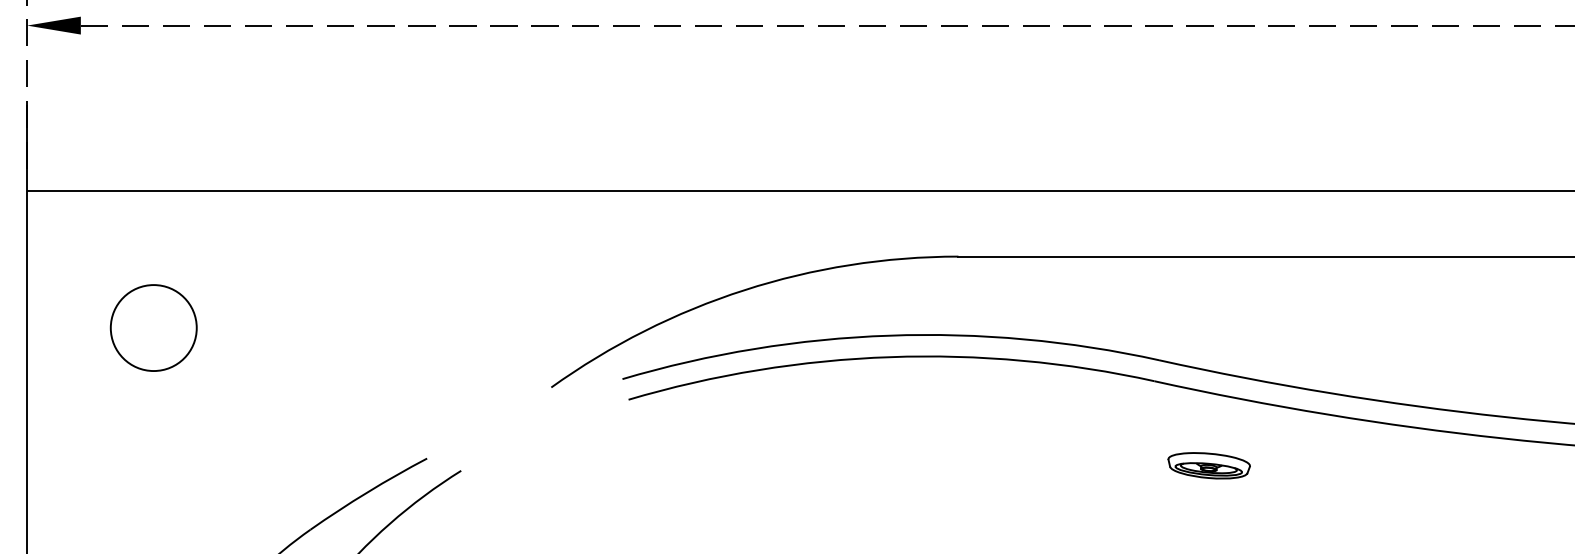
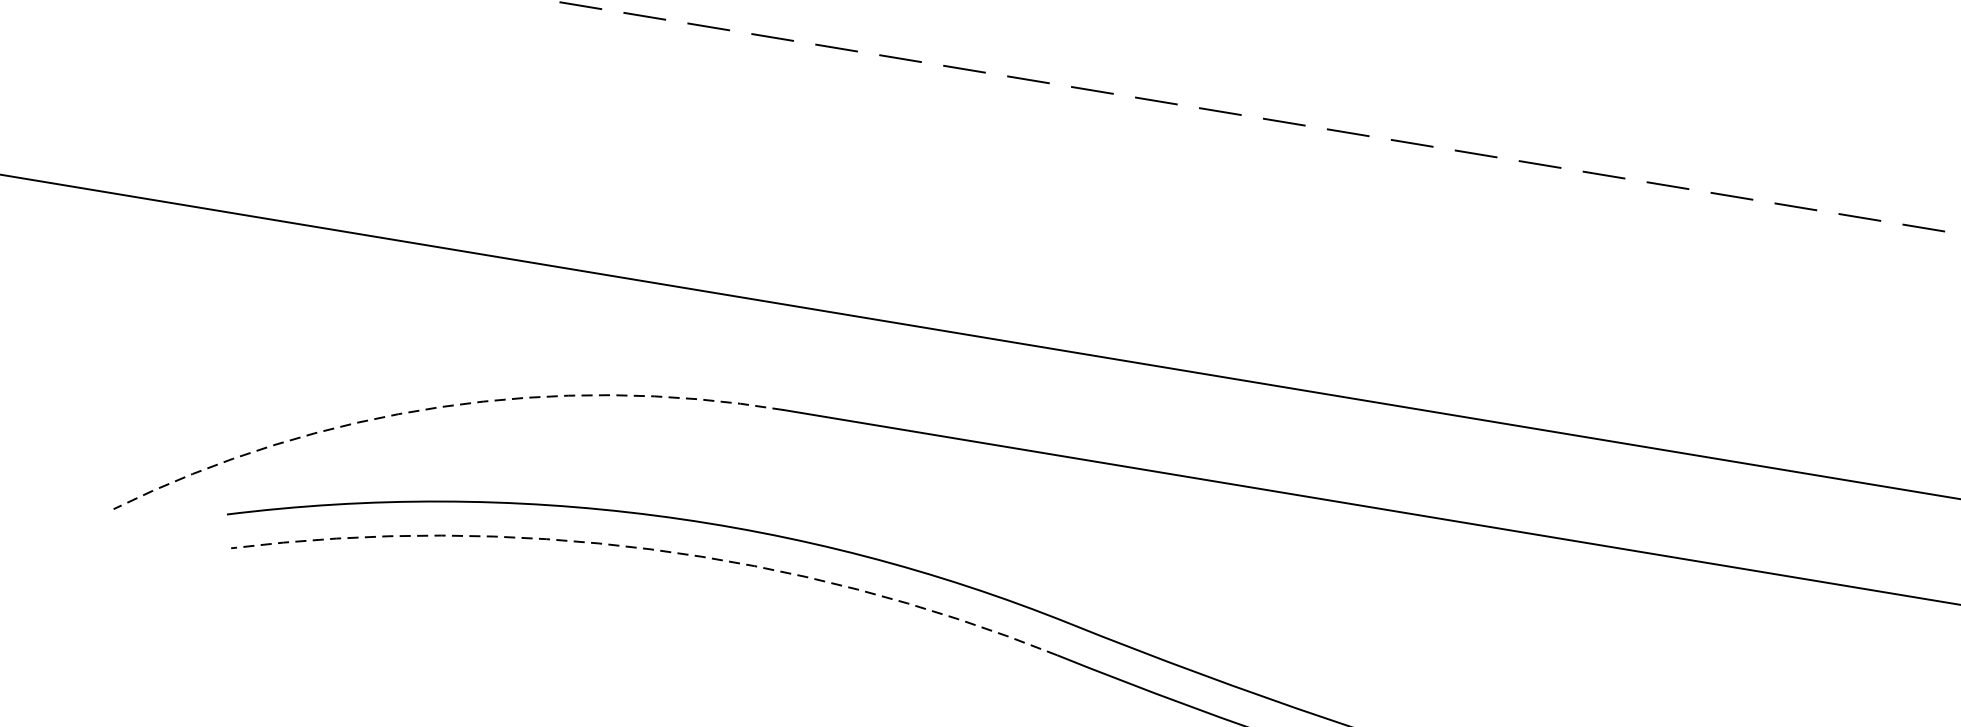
arc: (744, 290) -> (440, 407), solid -> dashed
arc: (890, 357) -> (651, 549), solid -> dashed

